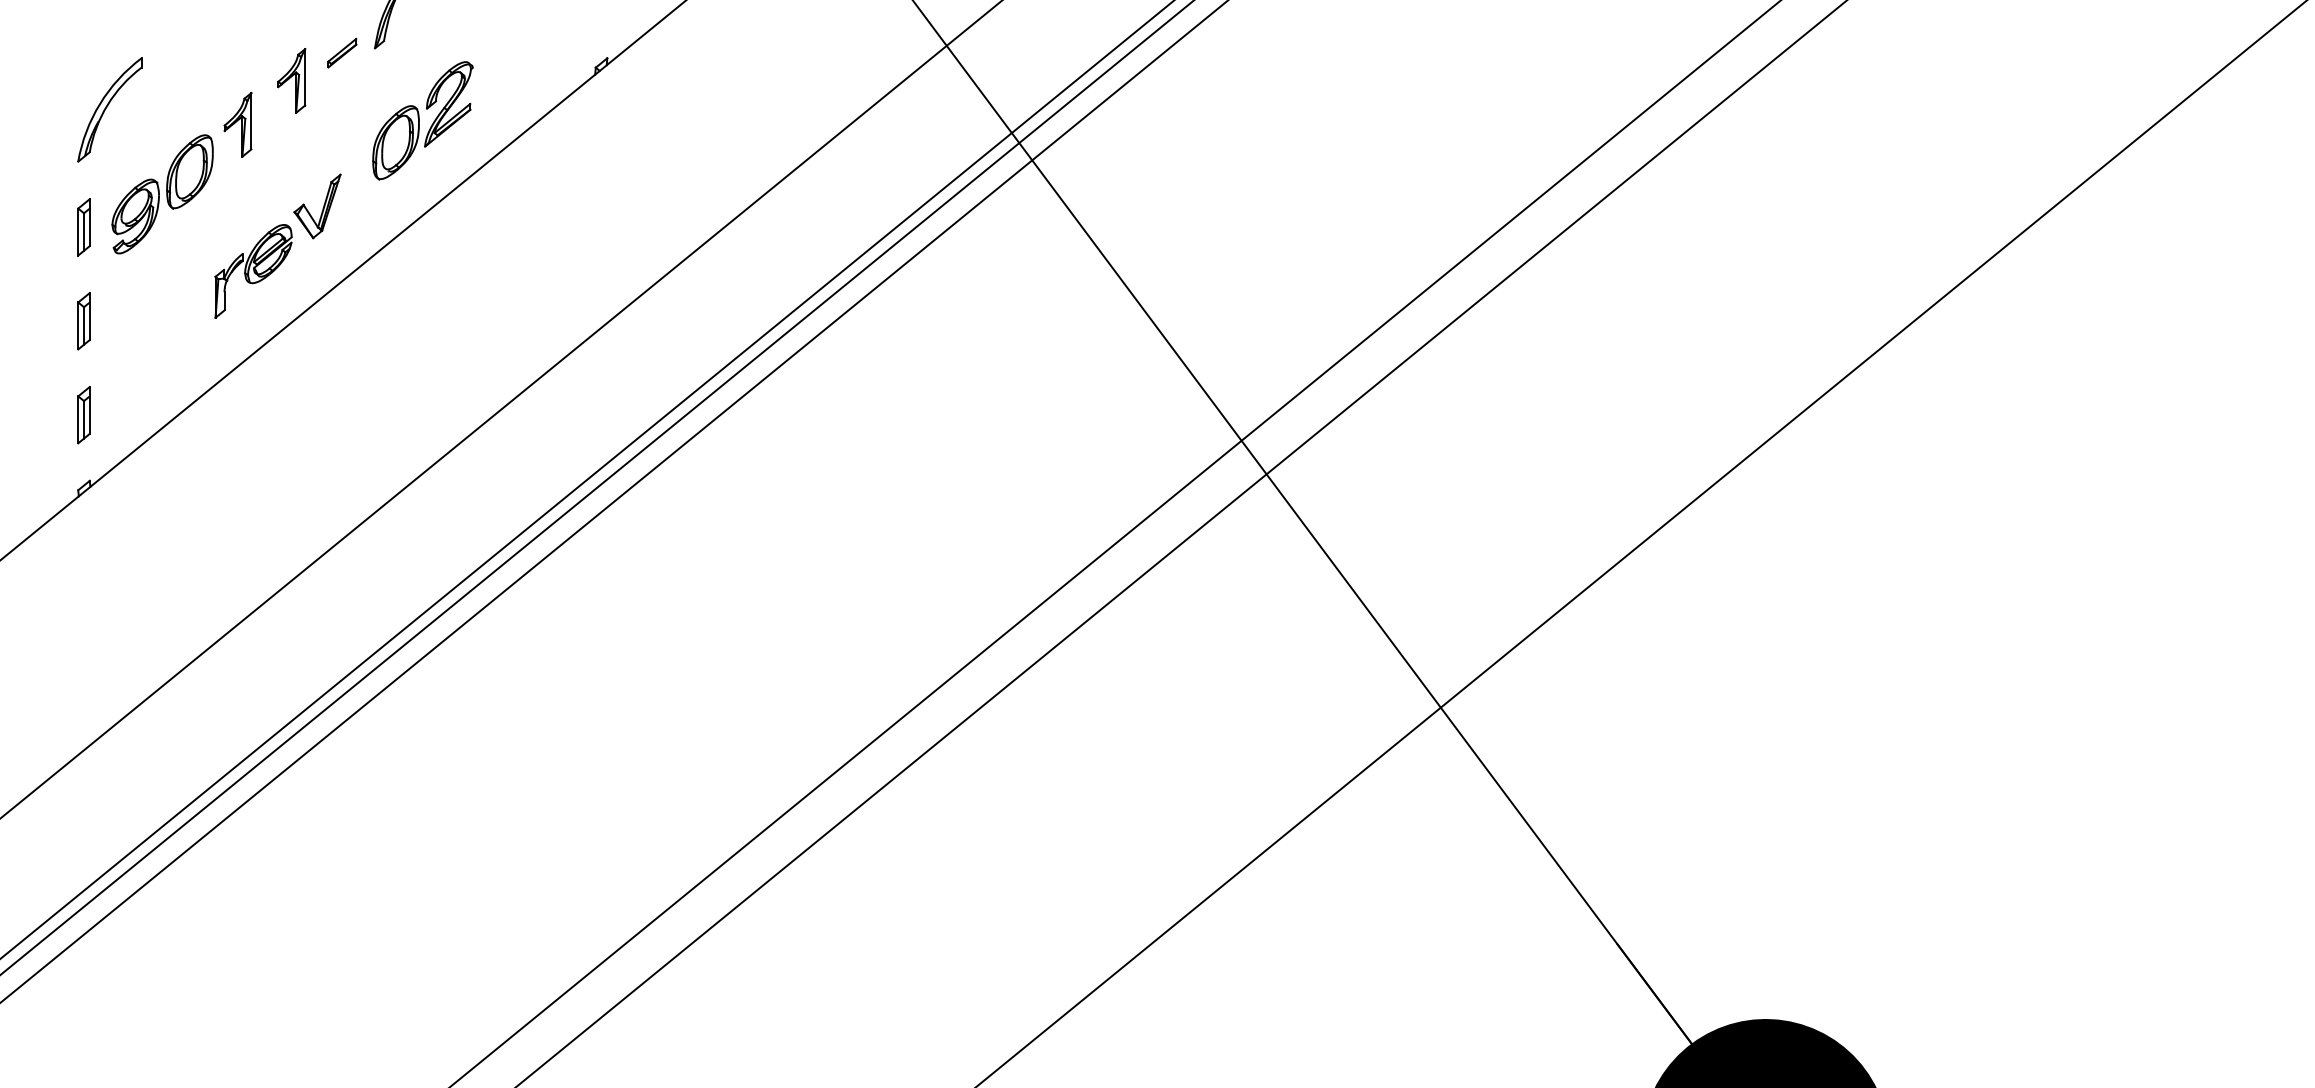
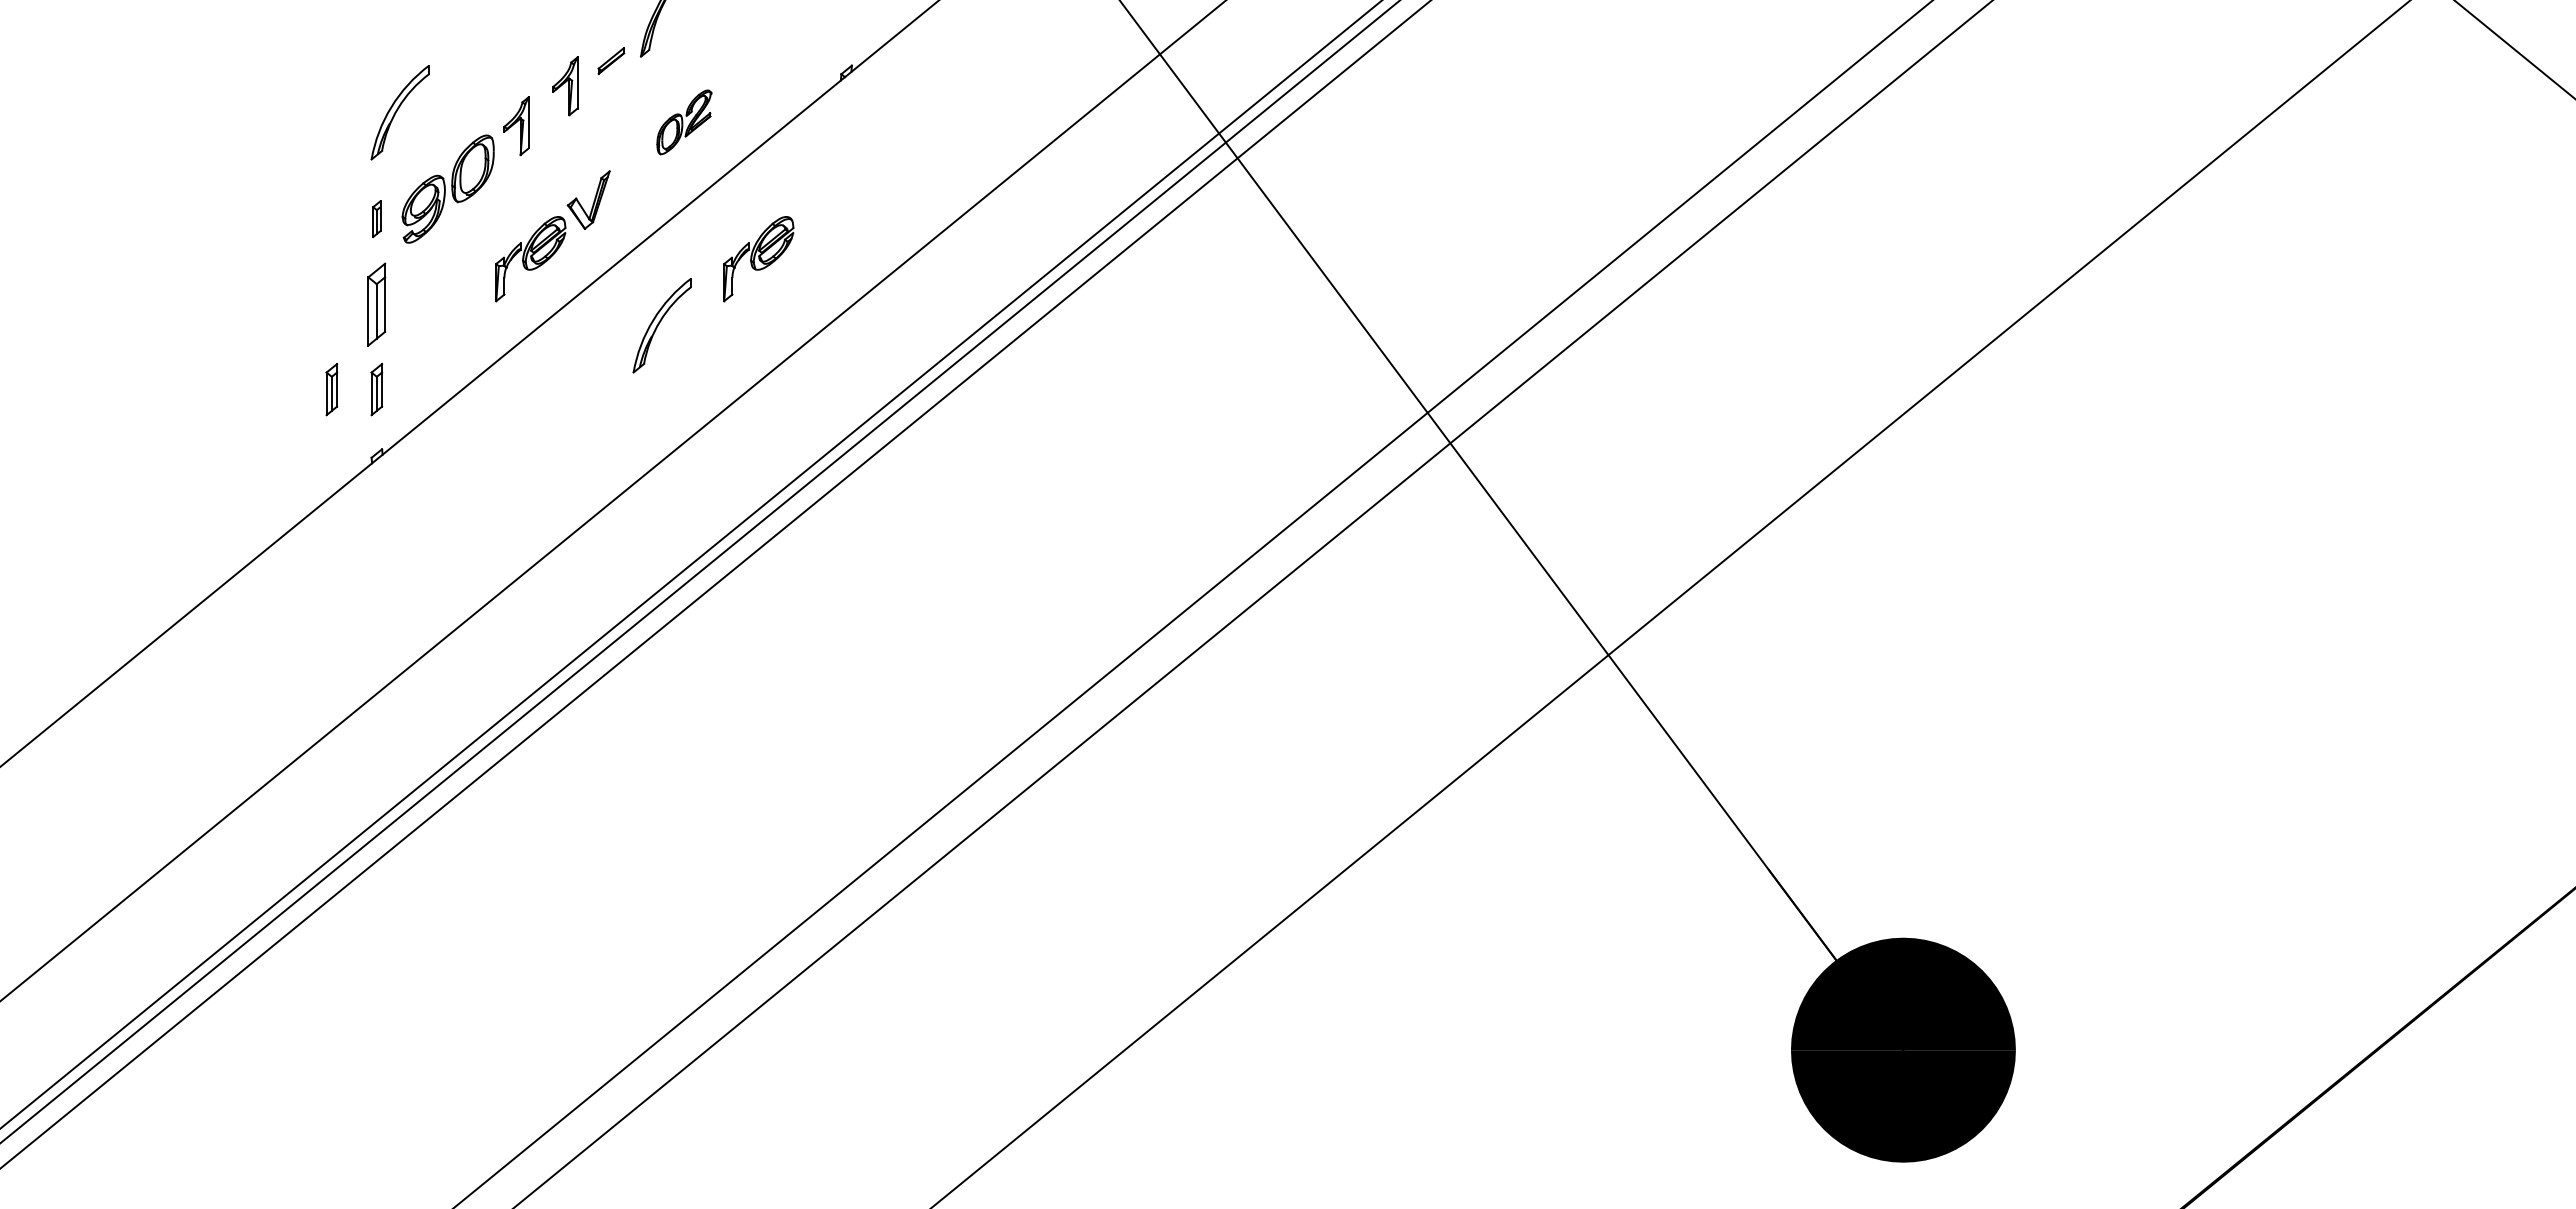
part: (422, 120) -> (684, 122), size x0.6
part: (83, 226) -> (376, 218), size x0.7
part: (504, 271) -> (758, 259), added
part: (83, 320) -> (376, 303), size x1.6
part: (397, 344) -> (661, 325), added
part: (34, 415) -> (331, 389), added

